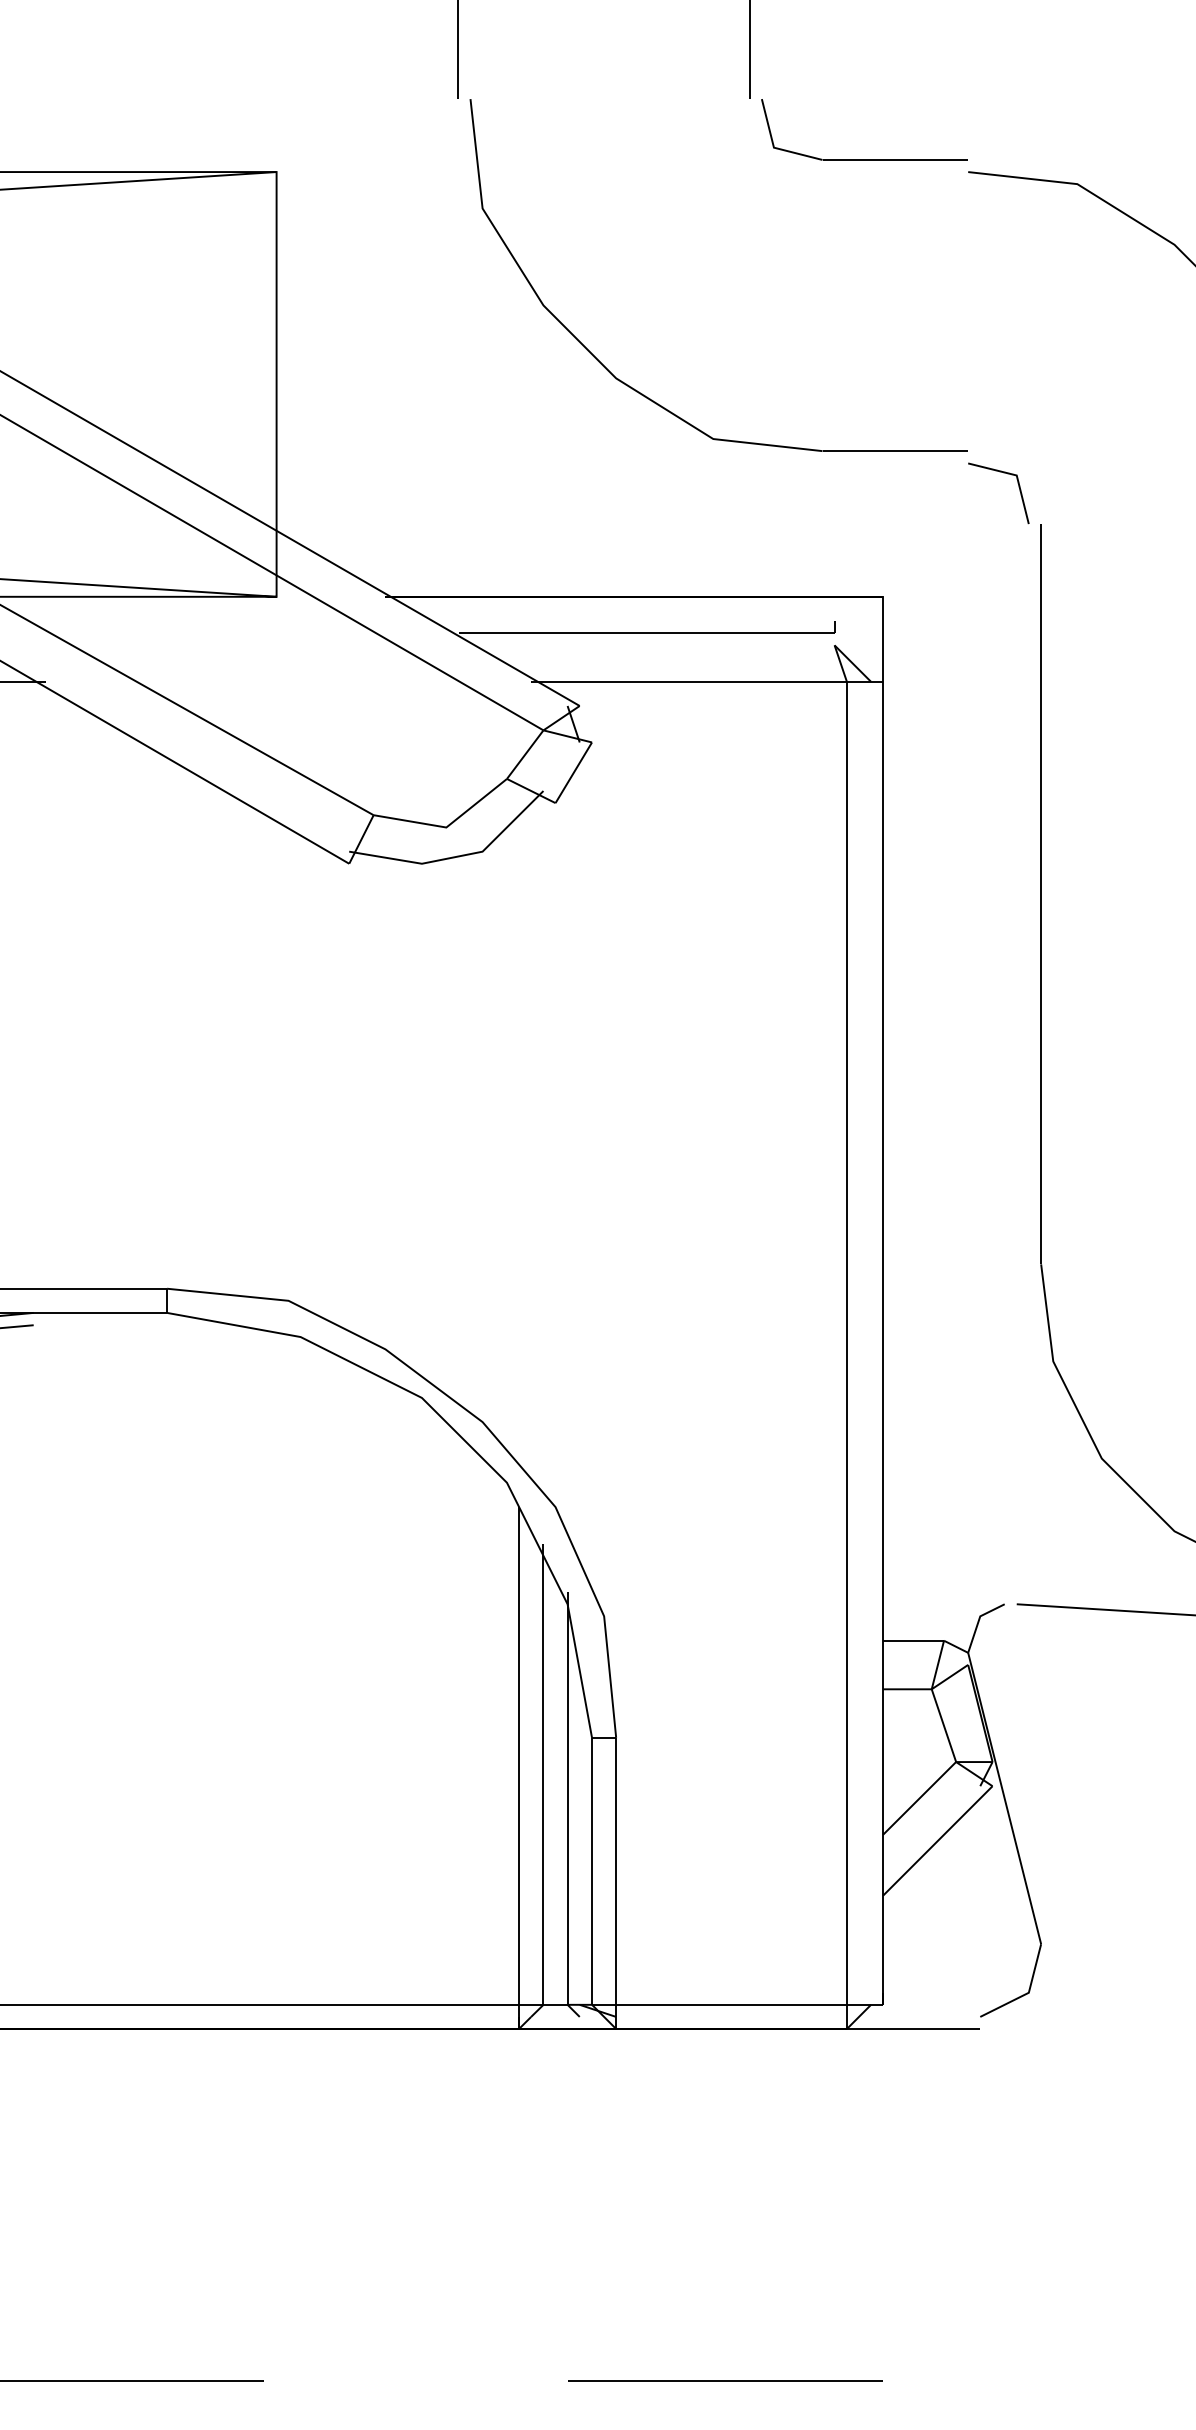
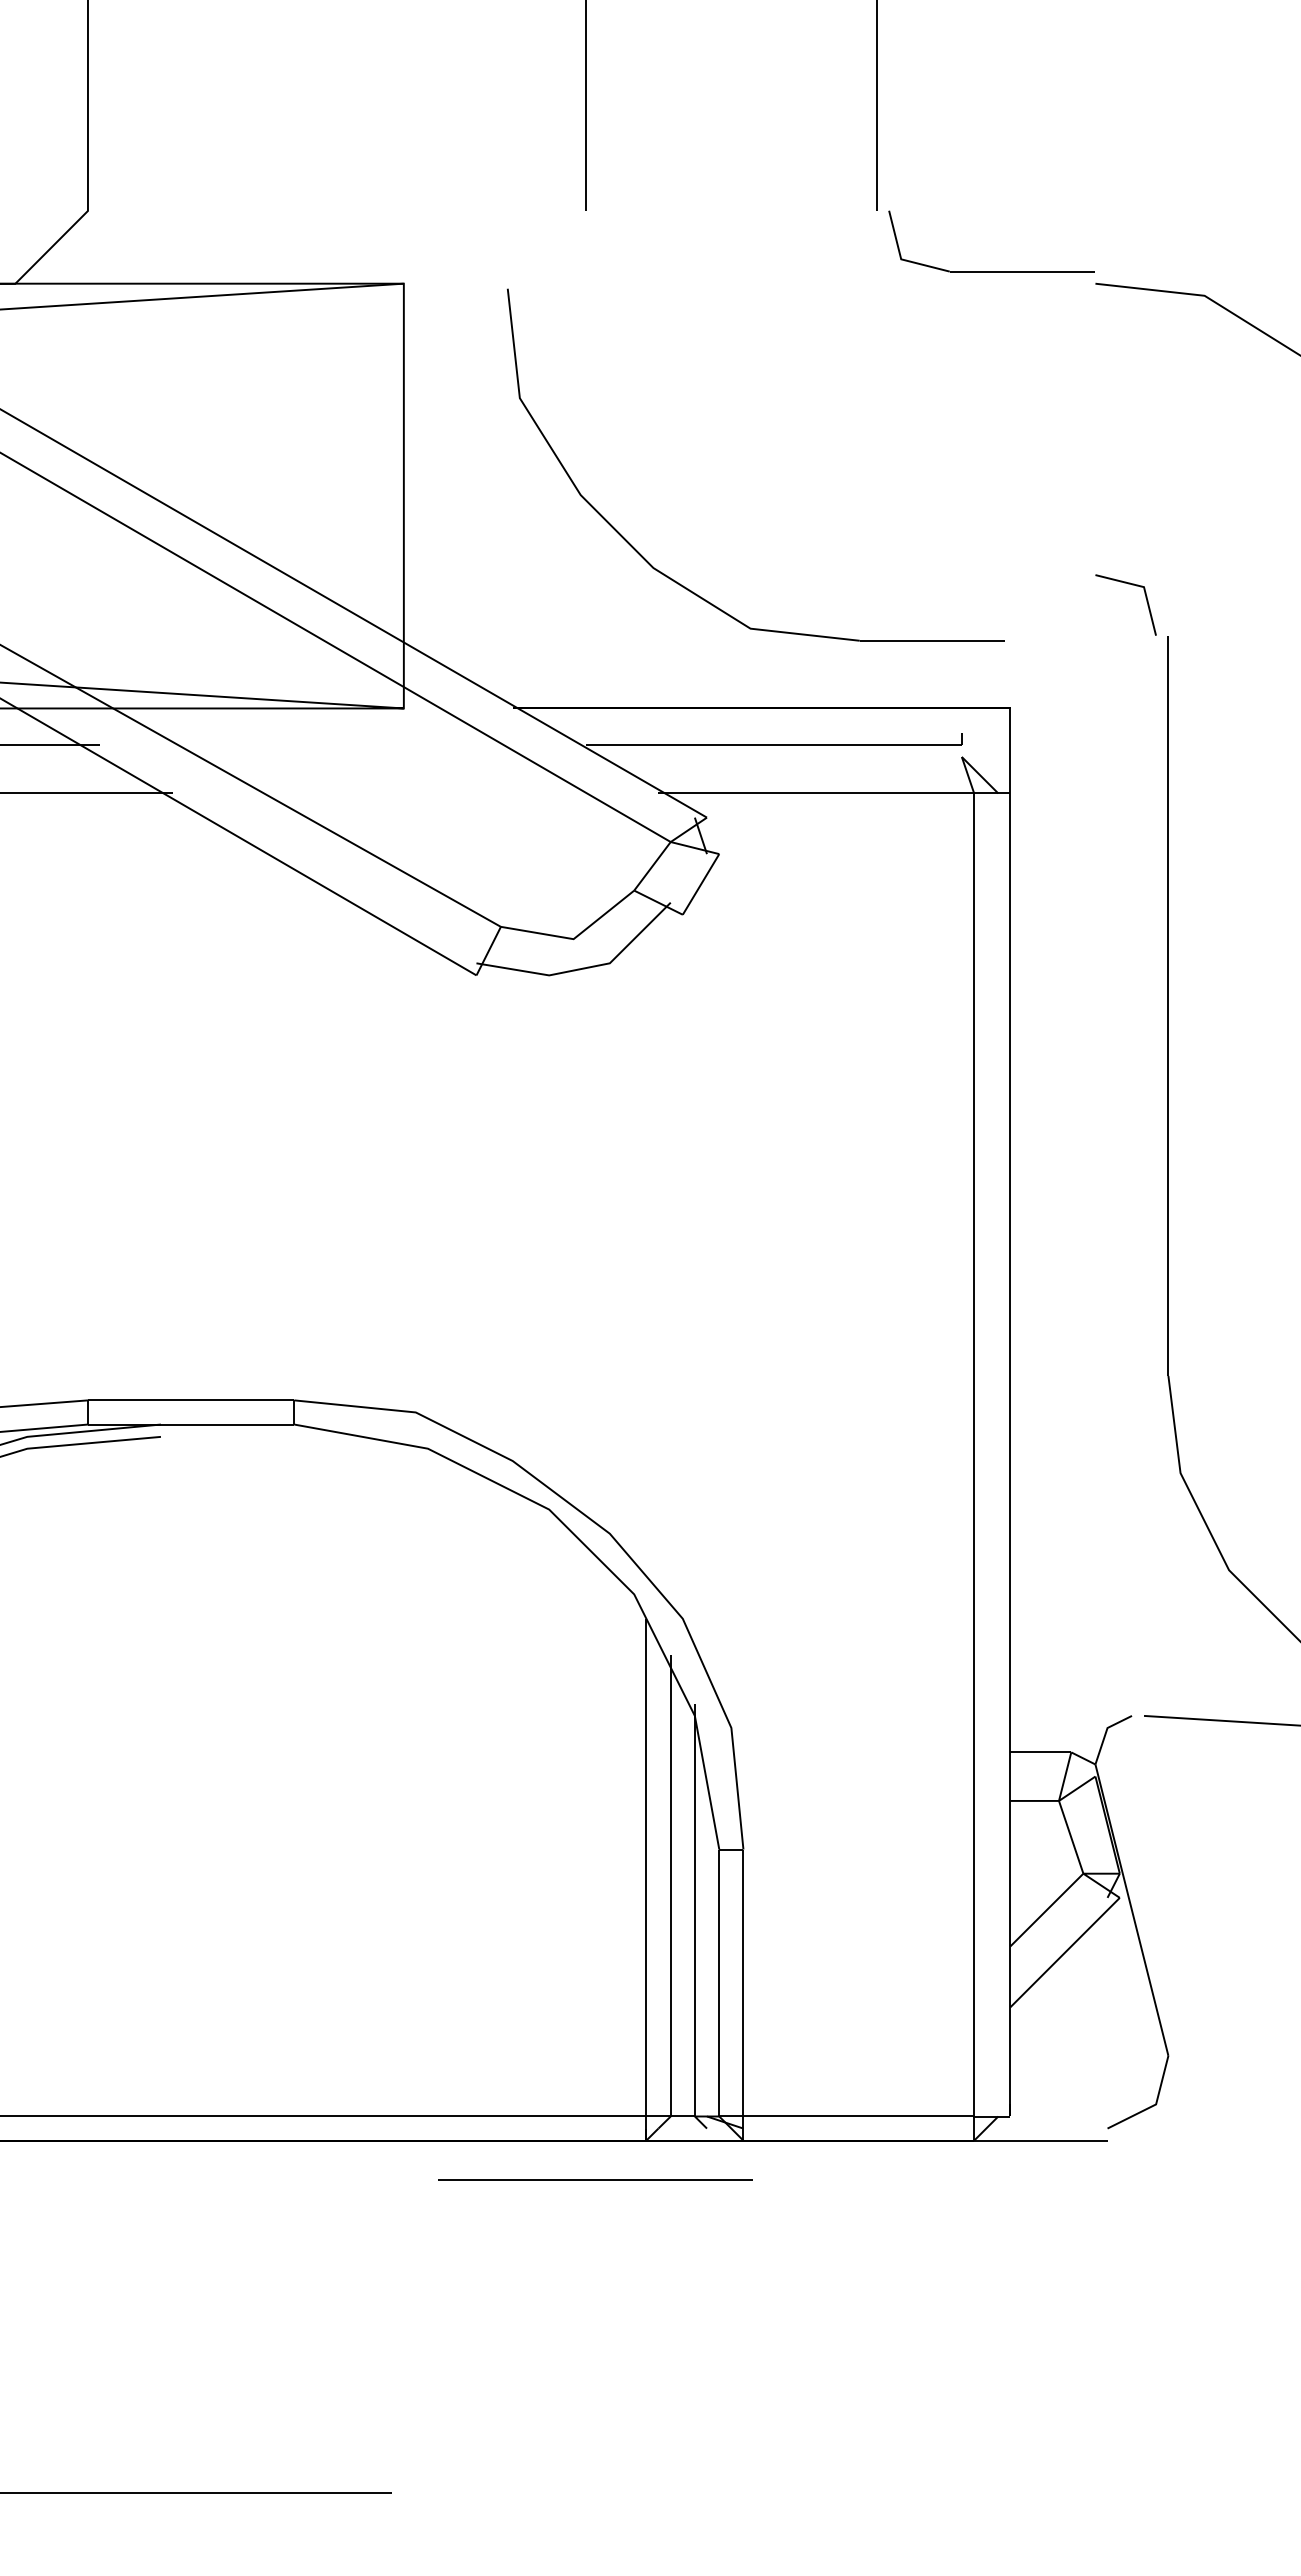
part: (640, 391) -> (677, 581), moved
line: (725, 2380) -> (595, 2179), moved

